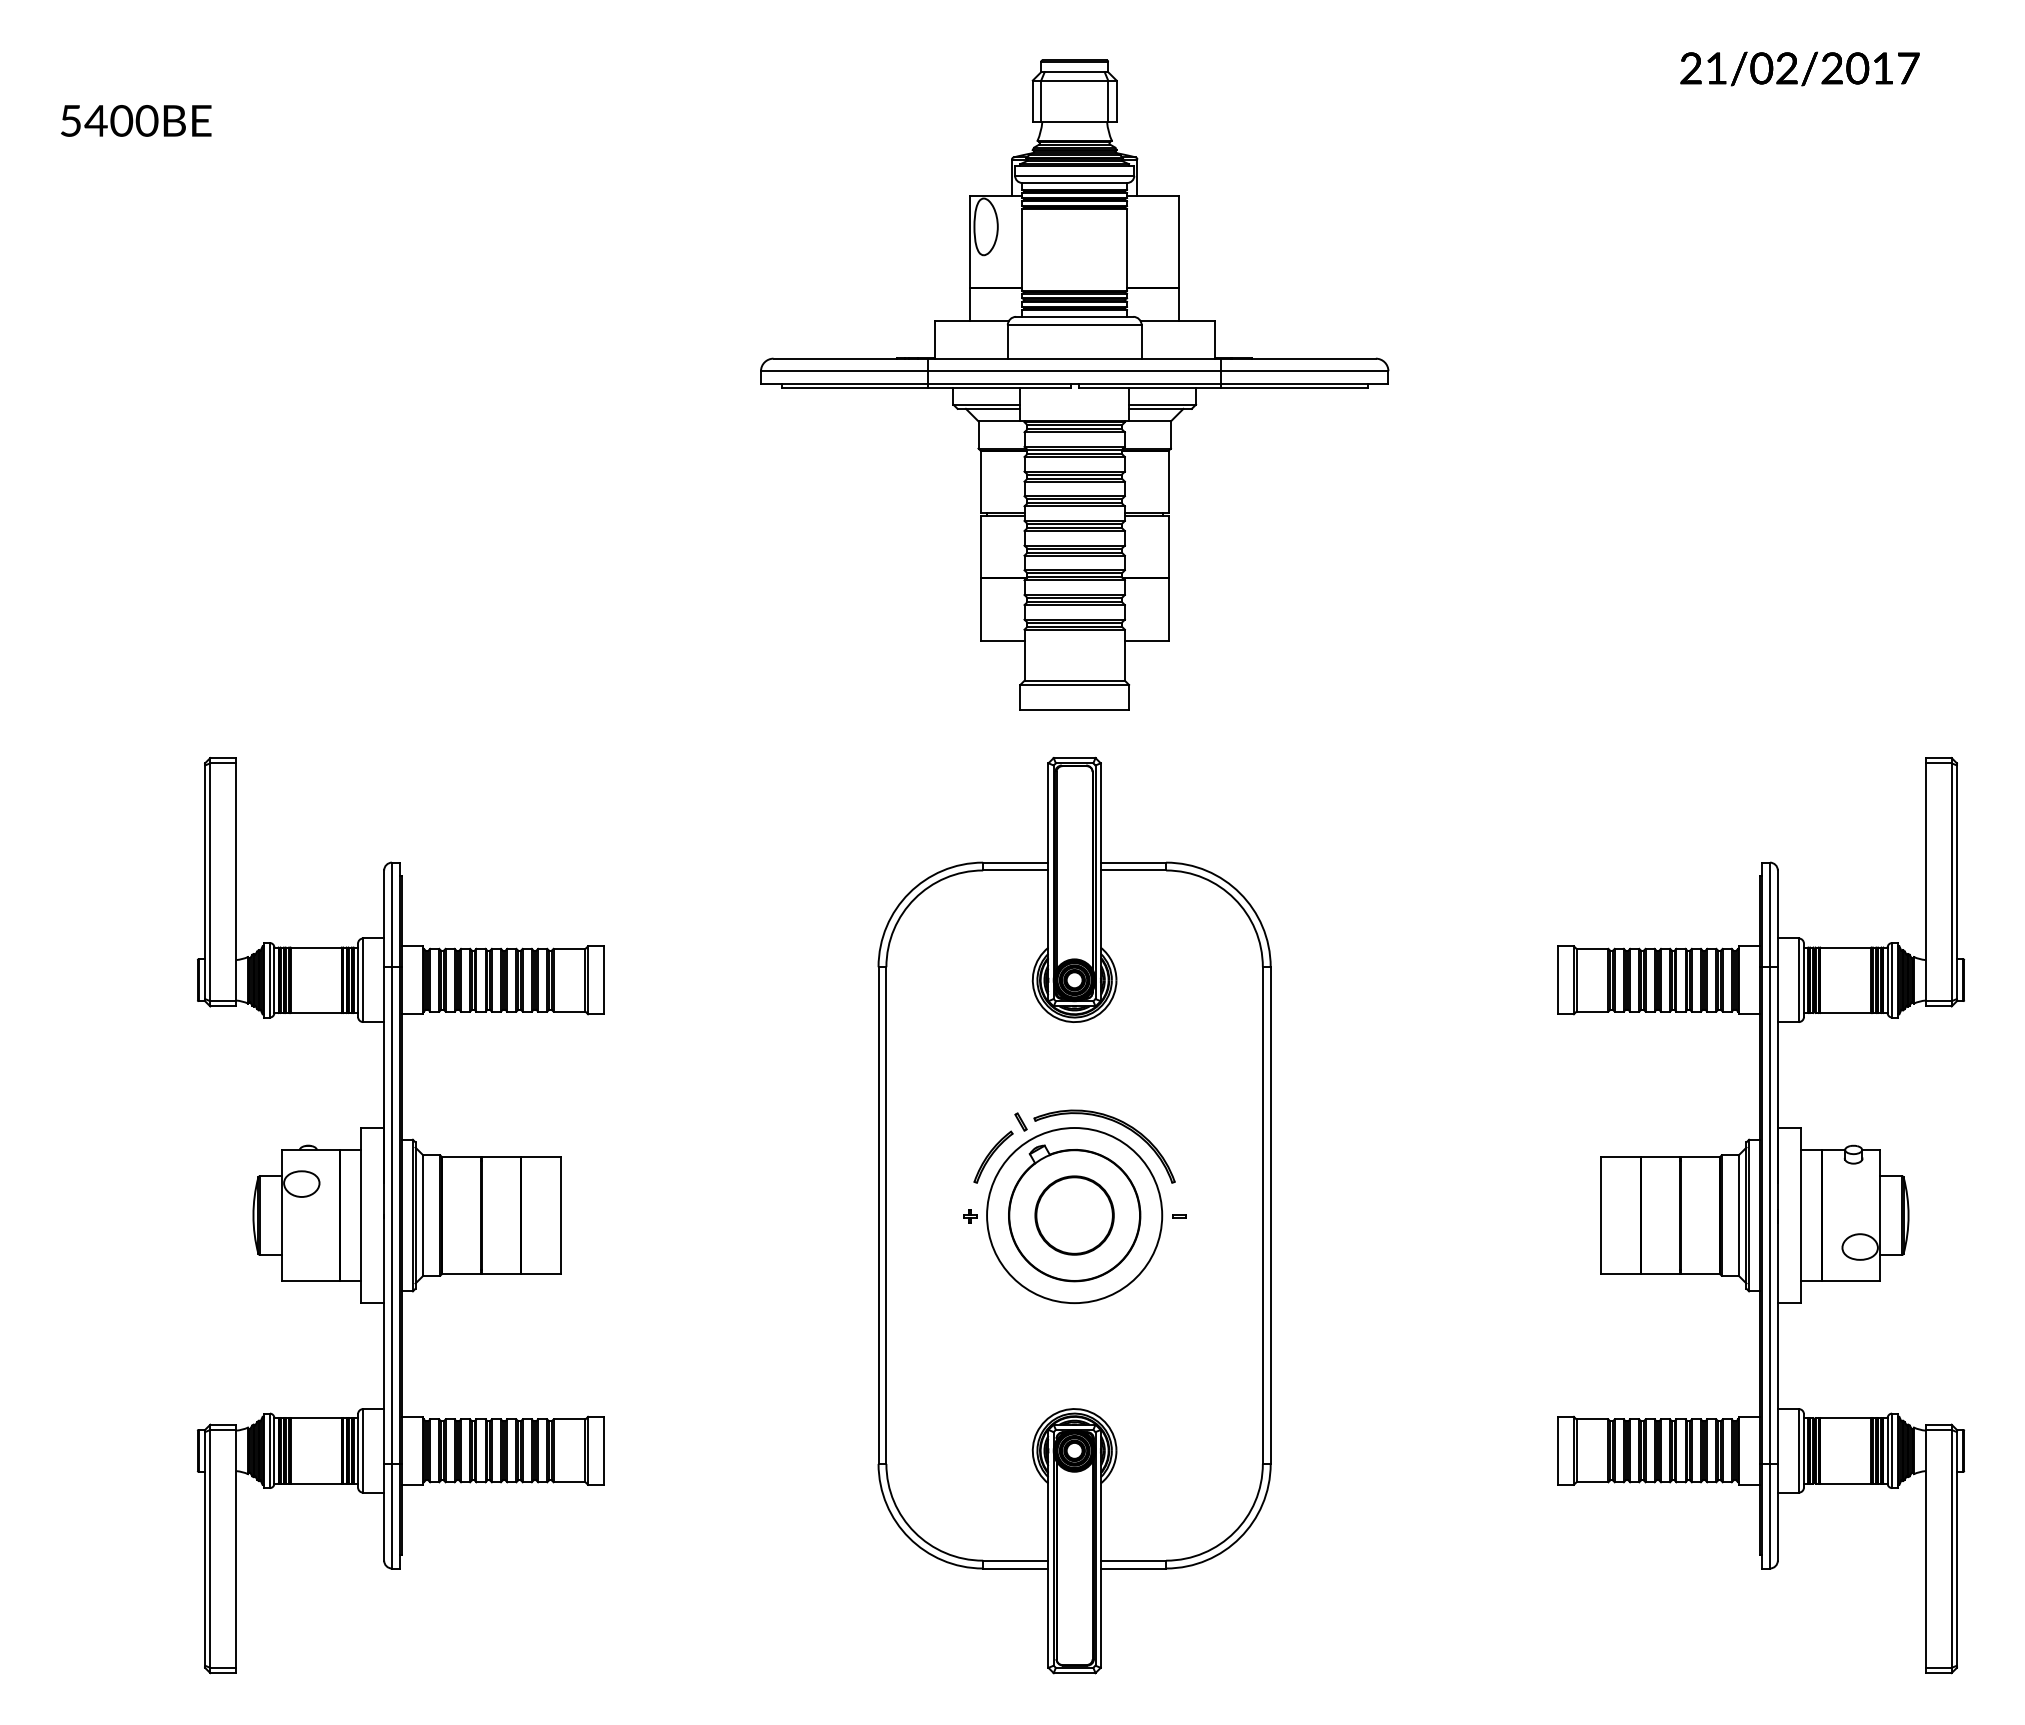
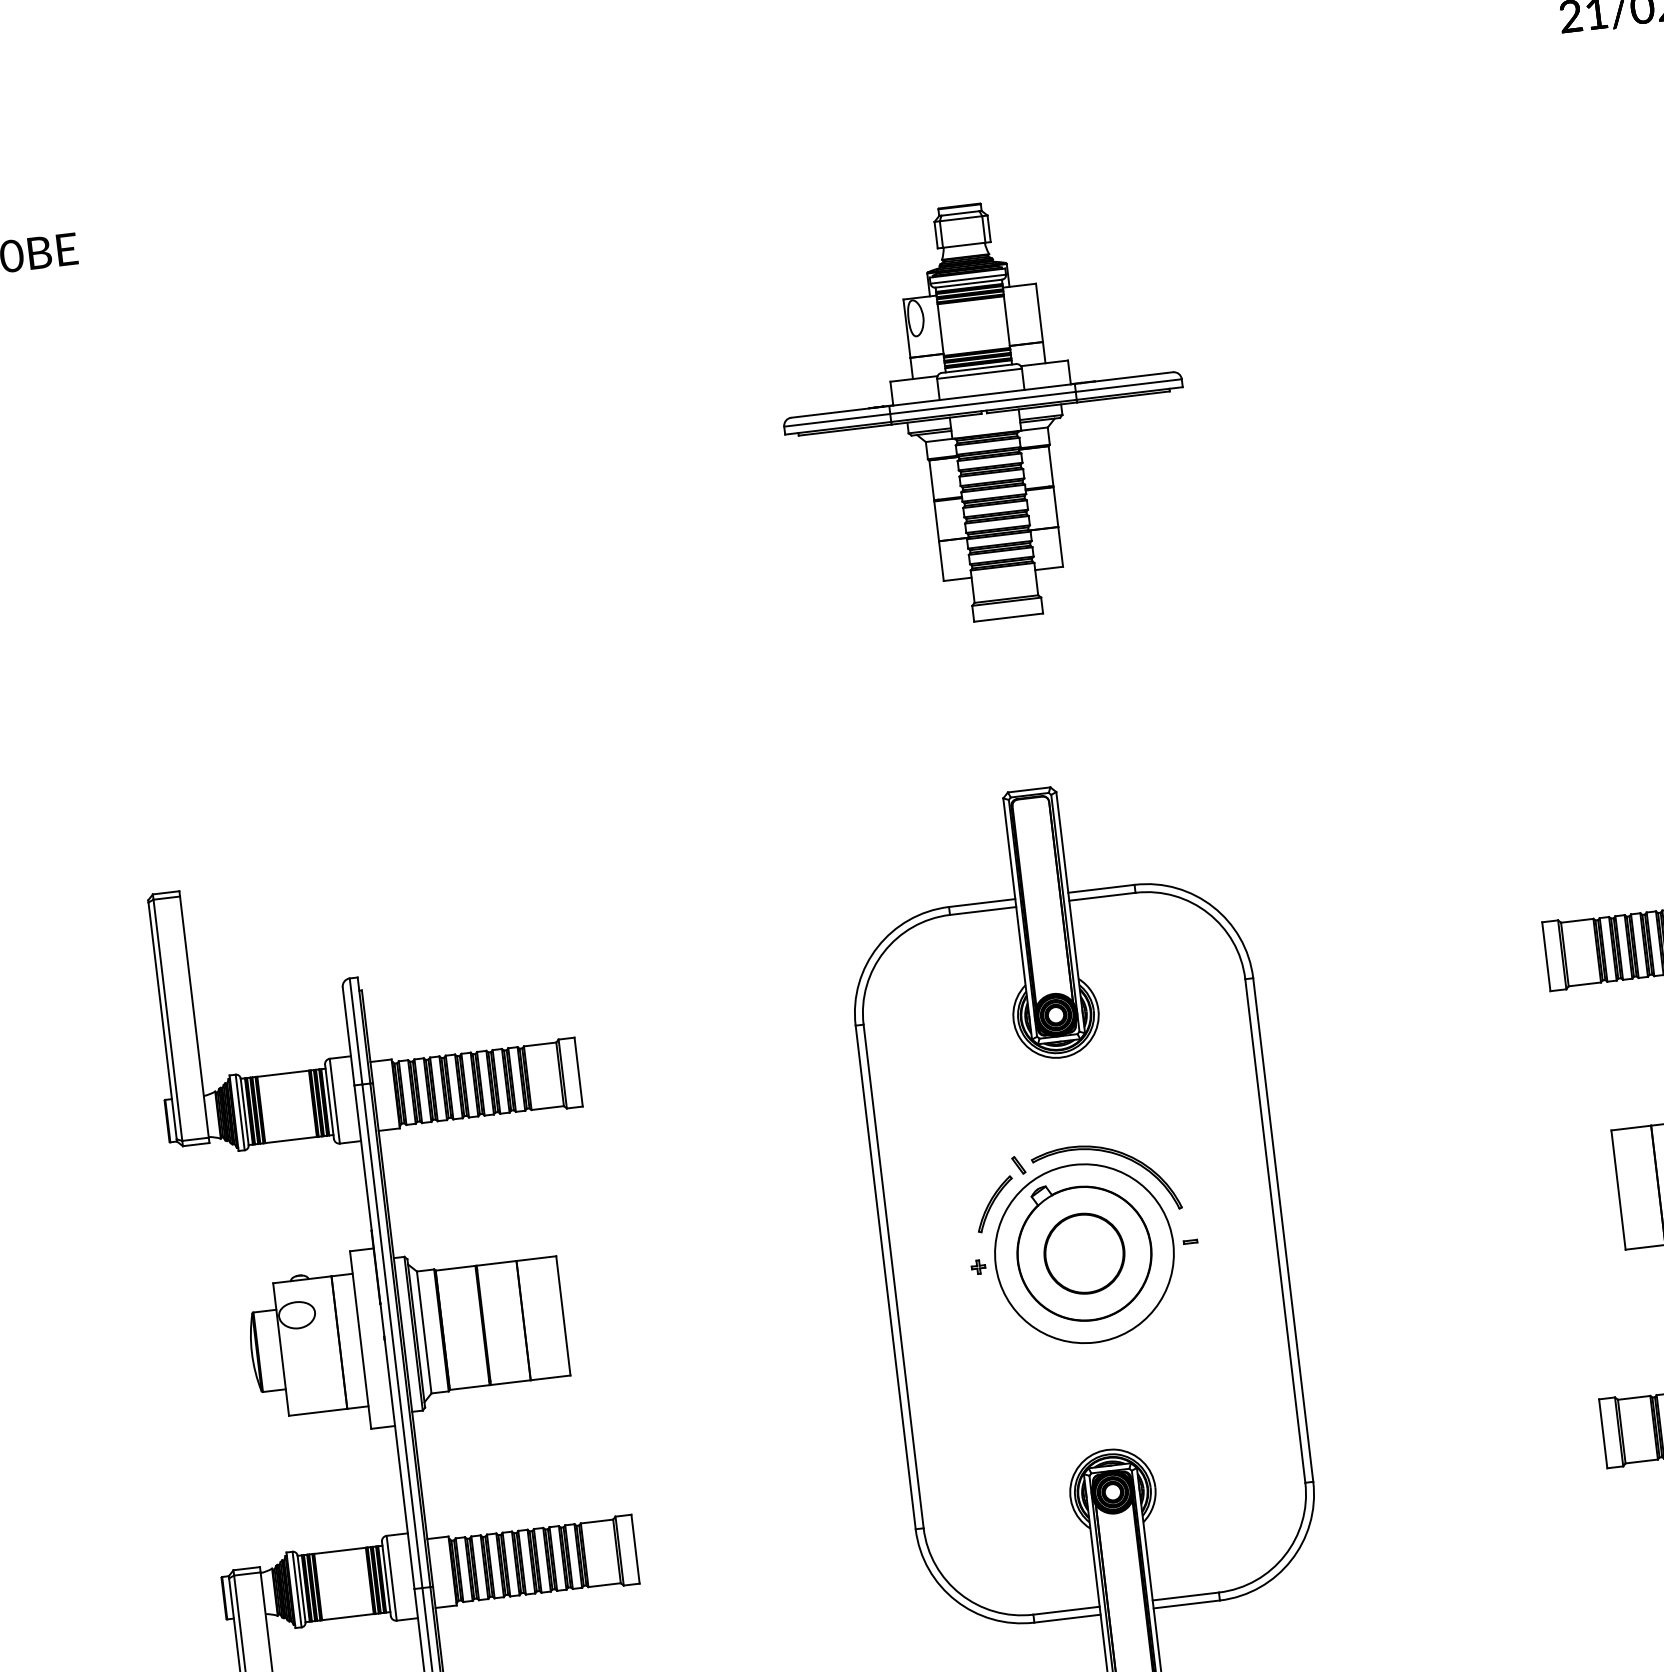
part: (1074, 384) -> (983, 411), size x0.62

